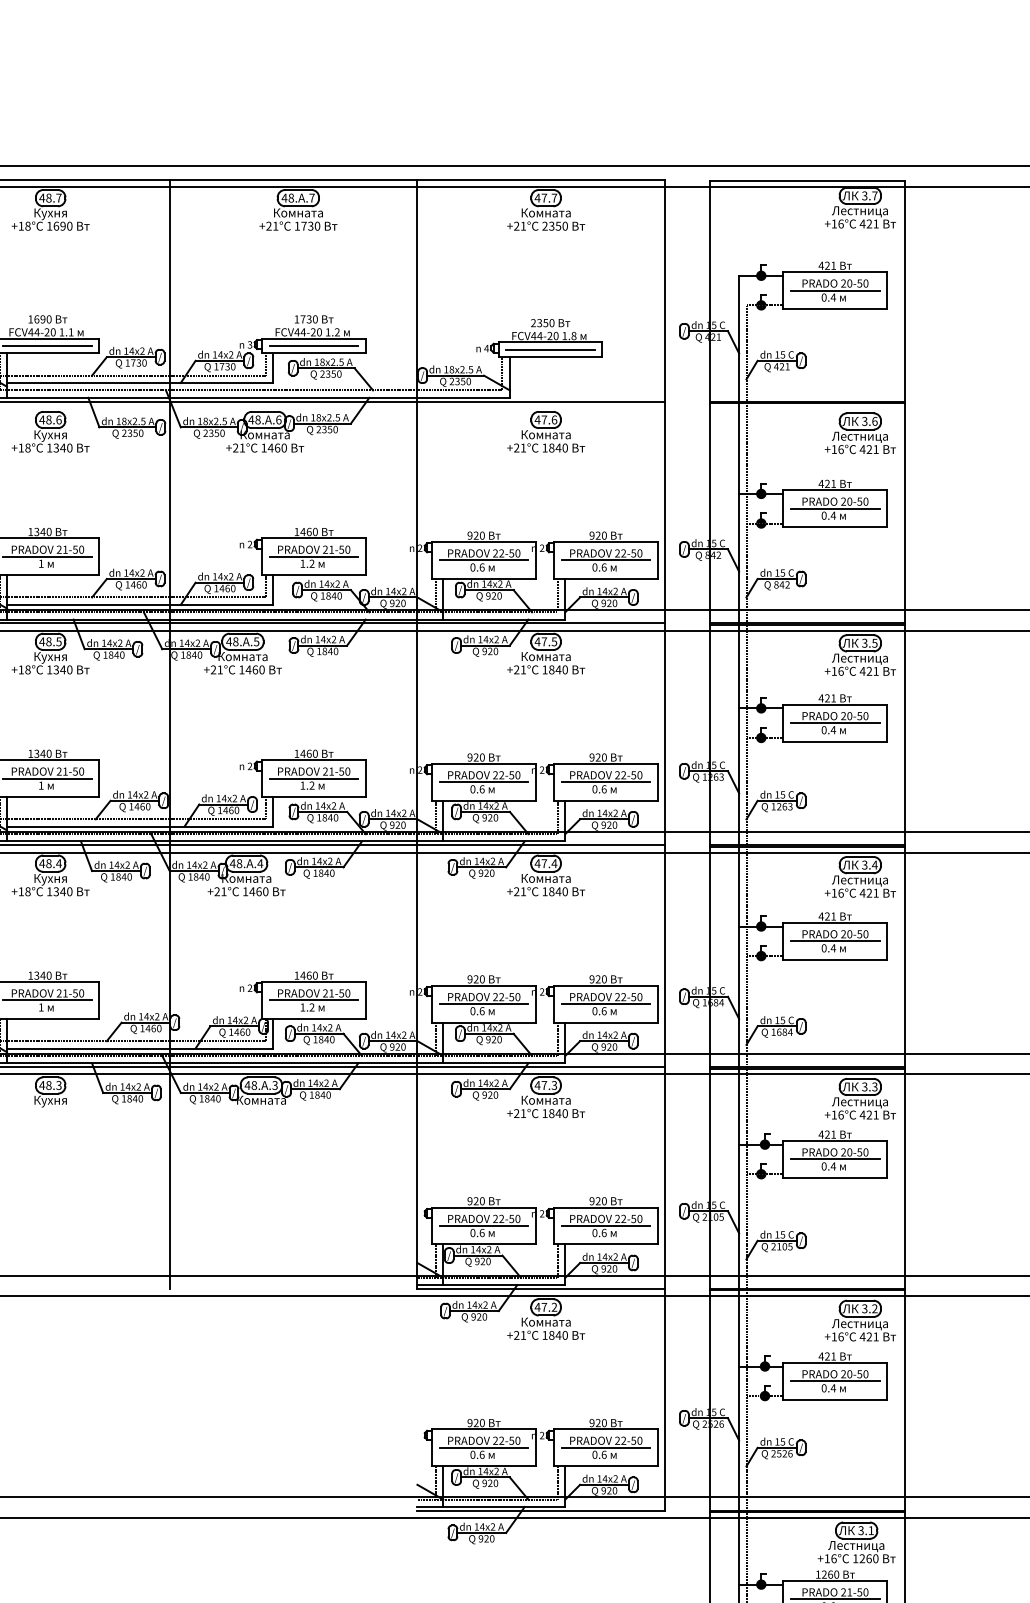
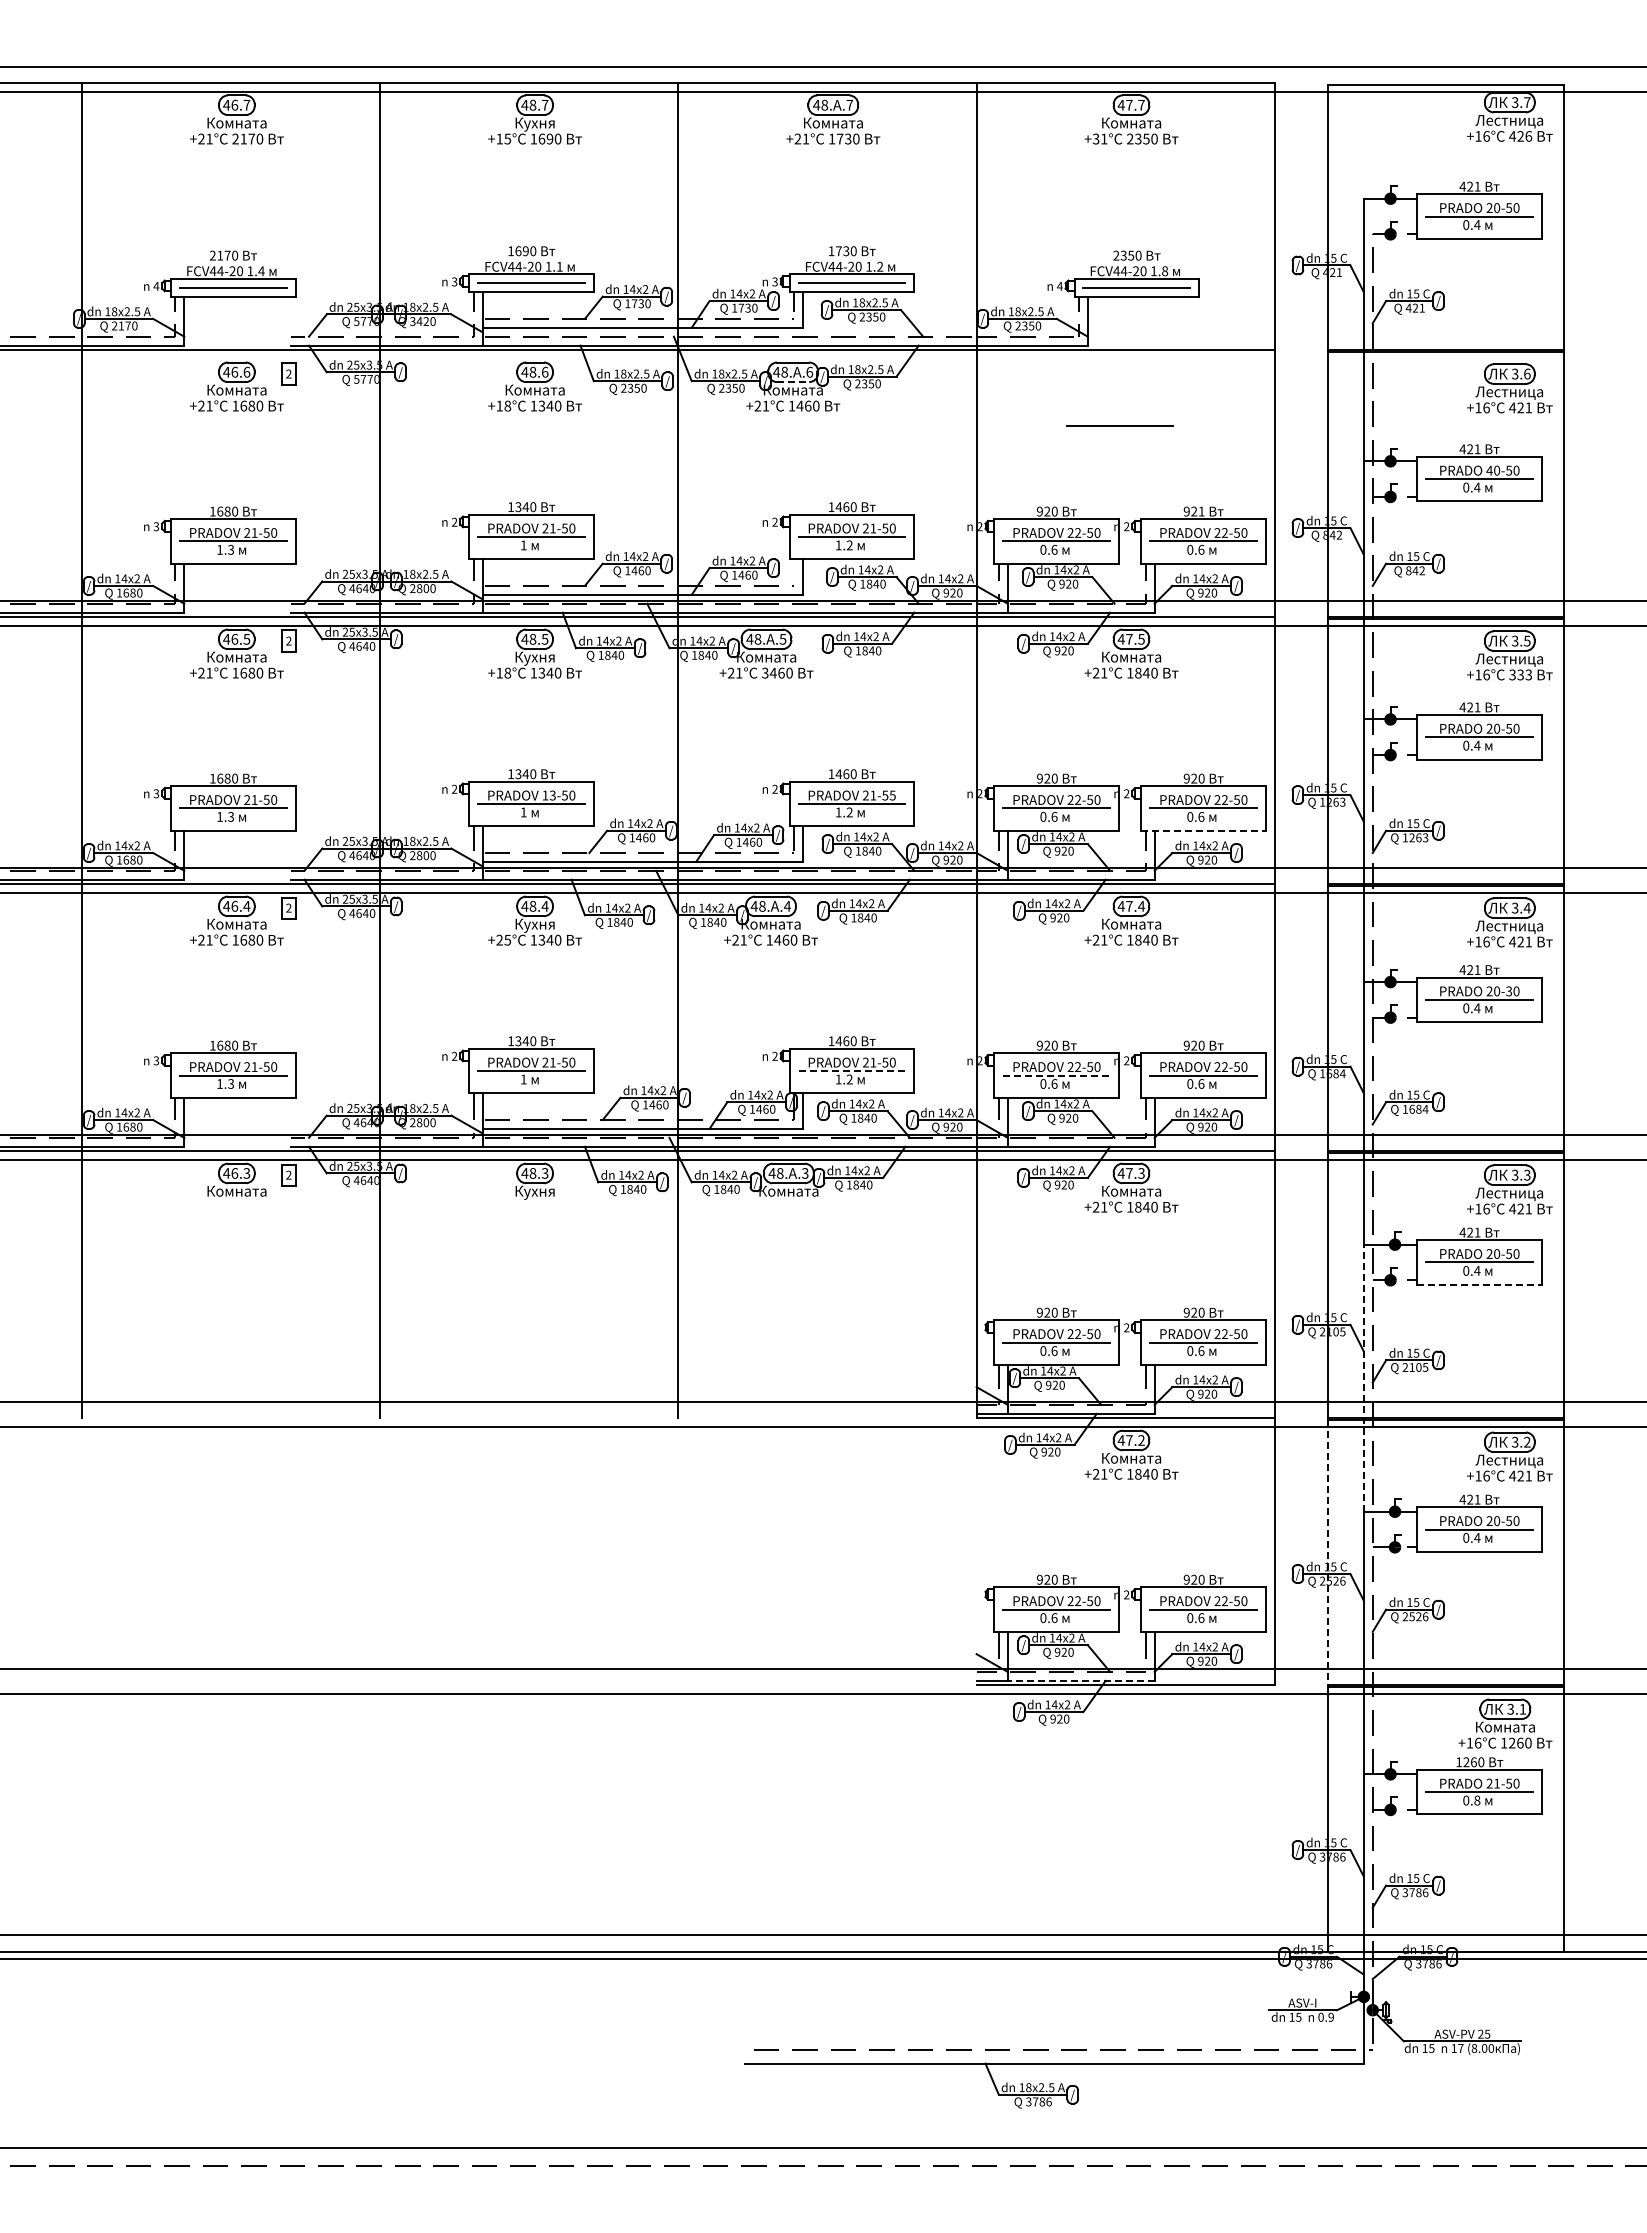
text: (875, 223) -> (1528, 135), 421 -> 426
text: (27, 225) -> (507, 138), +18°C -> +15°C
text: (517, 226) -> (1096, 139), +21°C -> +31°C
line: (265, 428) -> (793, 382), solid -> dashed
part: (546, 431) -> (1131, 386), removed
text: (50, 435) -> (534, 391), Кухня -> Комната
line: (536, 464) -> (1119, 425), added
text: (843, 501) -> (1489, 470), 20-50 -> 40-50
text: (604, 535) -> (1201, 511), 920 -> 921
line: (266, 586) -> (794, 572), removed
text: (242, 669) -> (765, 672), 1460 -> 3460
text: (869, 671) -> (1520, 674), 421 -> 333
text: (61, 771) -> (548, 795), 21-50 -> 13-50
text: (347, 771) -> (892, 795), 21-50 -> 21-55
line: (606, 800) -> (1204, 830), solid -> dashed
text: (24, 891) -> (503, 939), +18°C -> +25°C
text: (860, 933) -> (1509, 990), 20-50 -> 20-30
line: (314, 1000) -> (852, 1071), solid -> dashed
line: (484, 1004) -> (1057, 1075), solid -> dashed
line: (836, 1177) -> (1480, 1284), solid -> dashed
line: (738, 1255) -> (1363, 1378), solid -> dashed
line: (709, 1400) -> (1328, 1552), solid -> dashed
line: (503, 1506) -> (1080, 1680), solid -> dashed
text: (855, 1546) -> (1504, 1728), Лестница -> Комната

